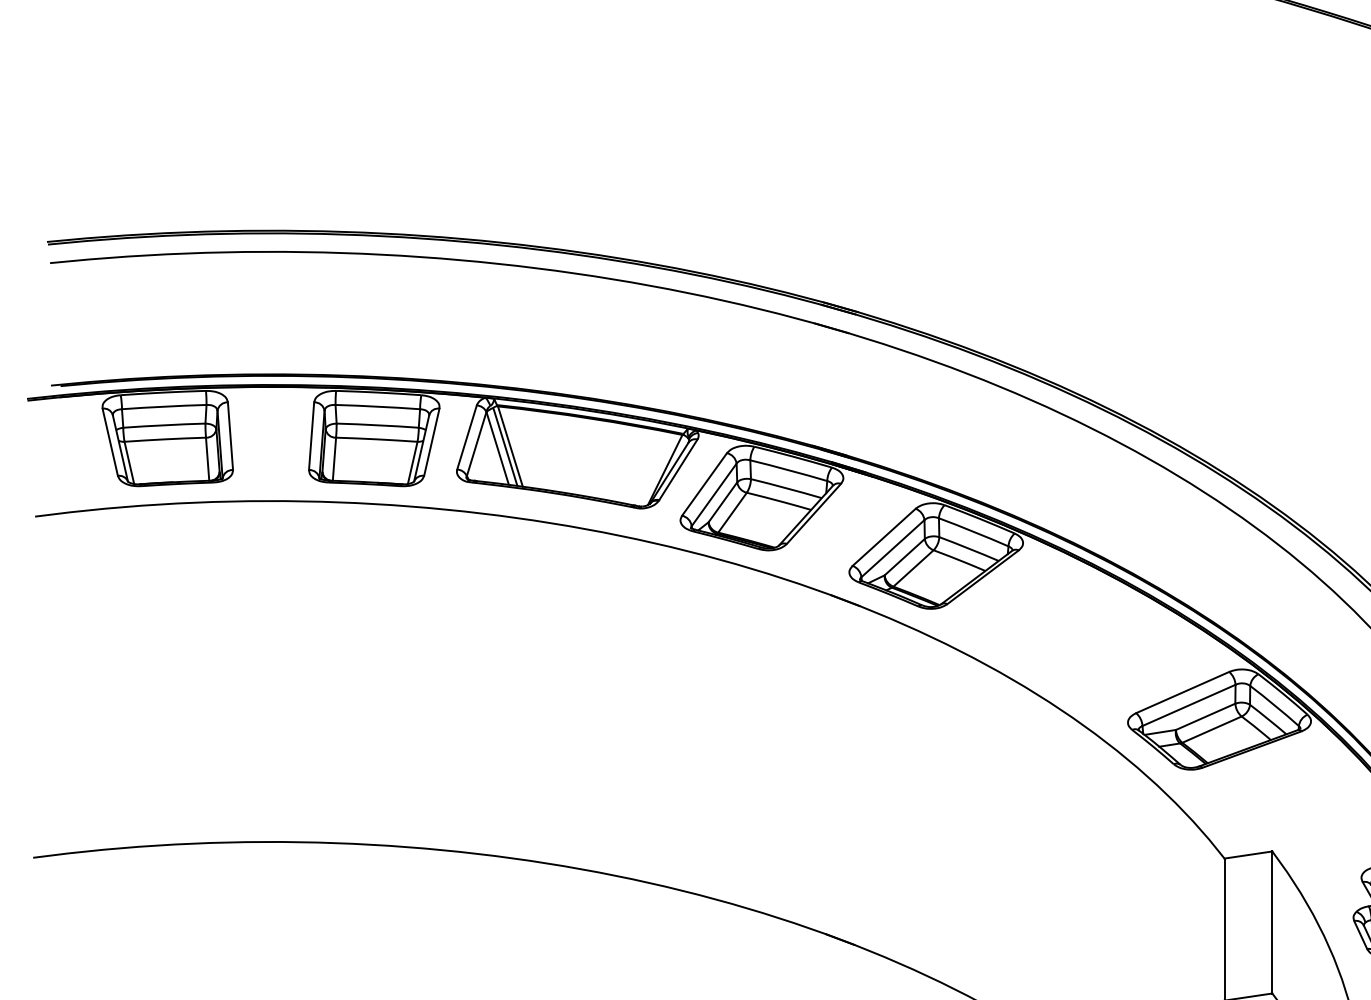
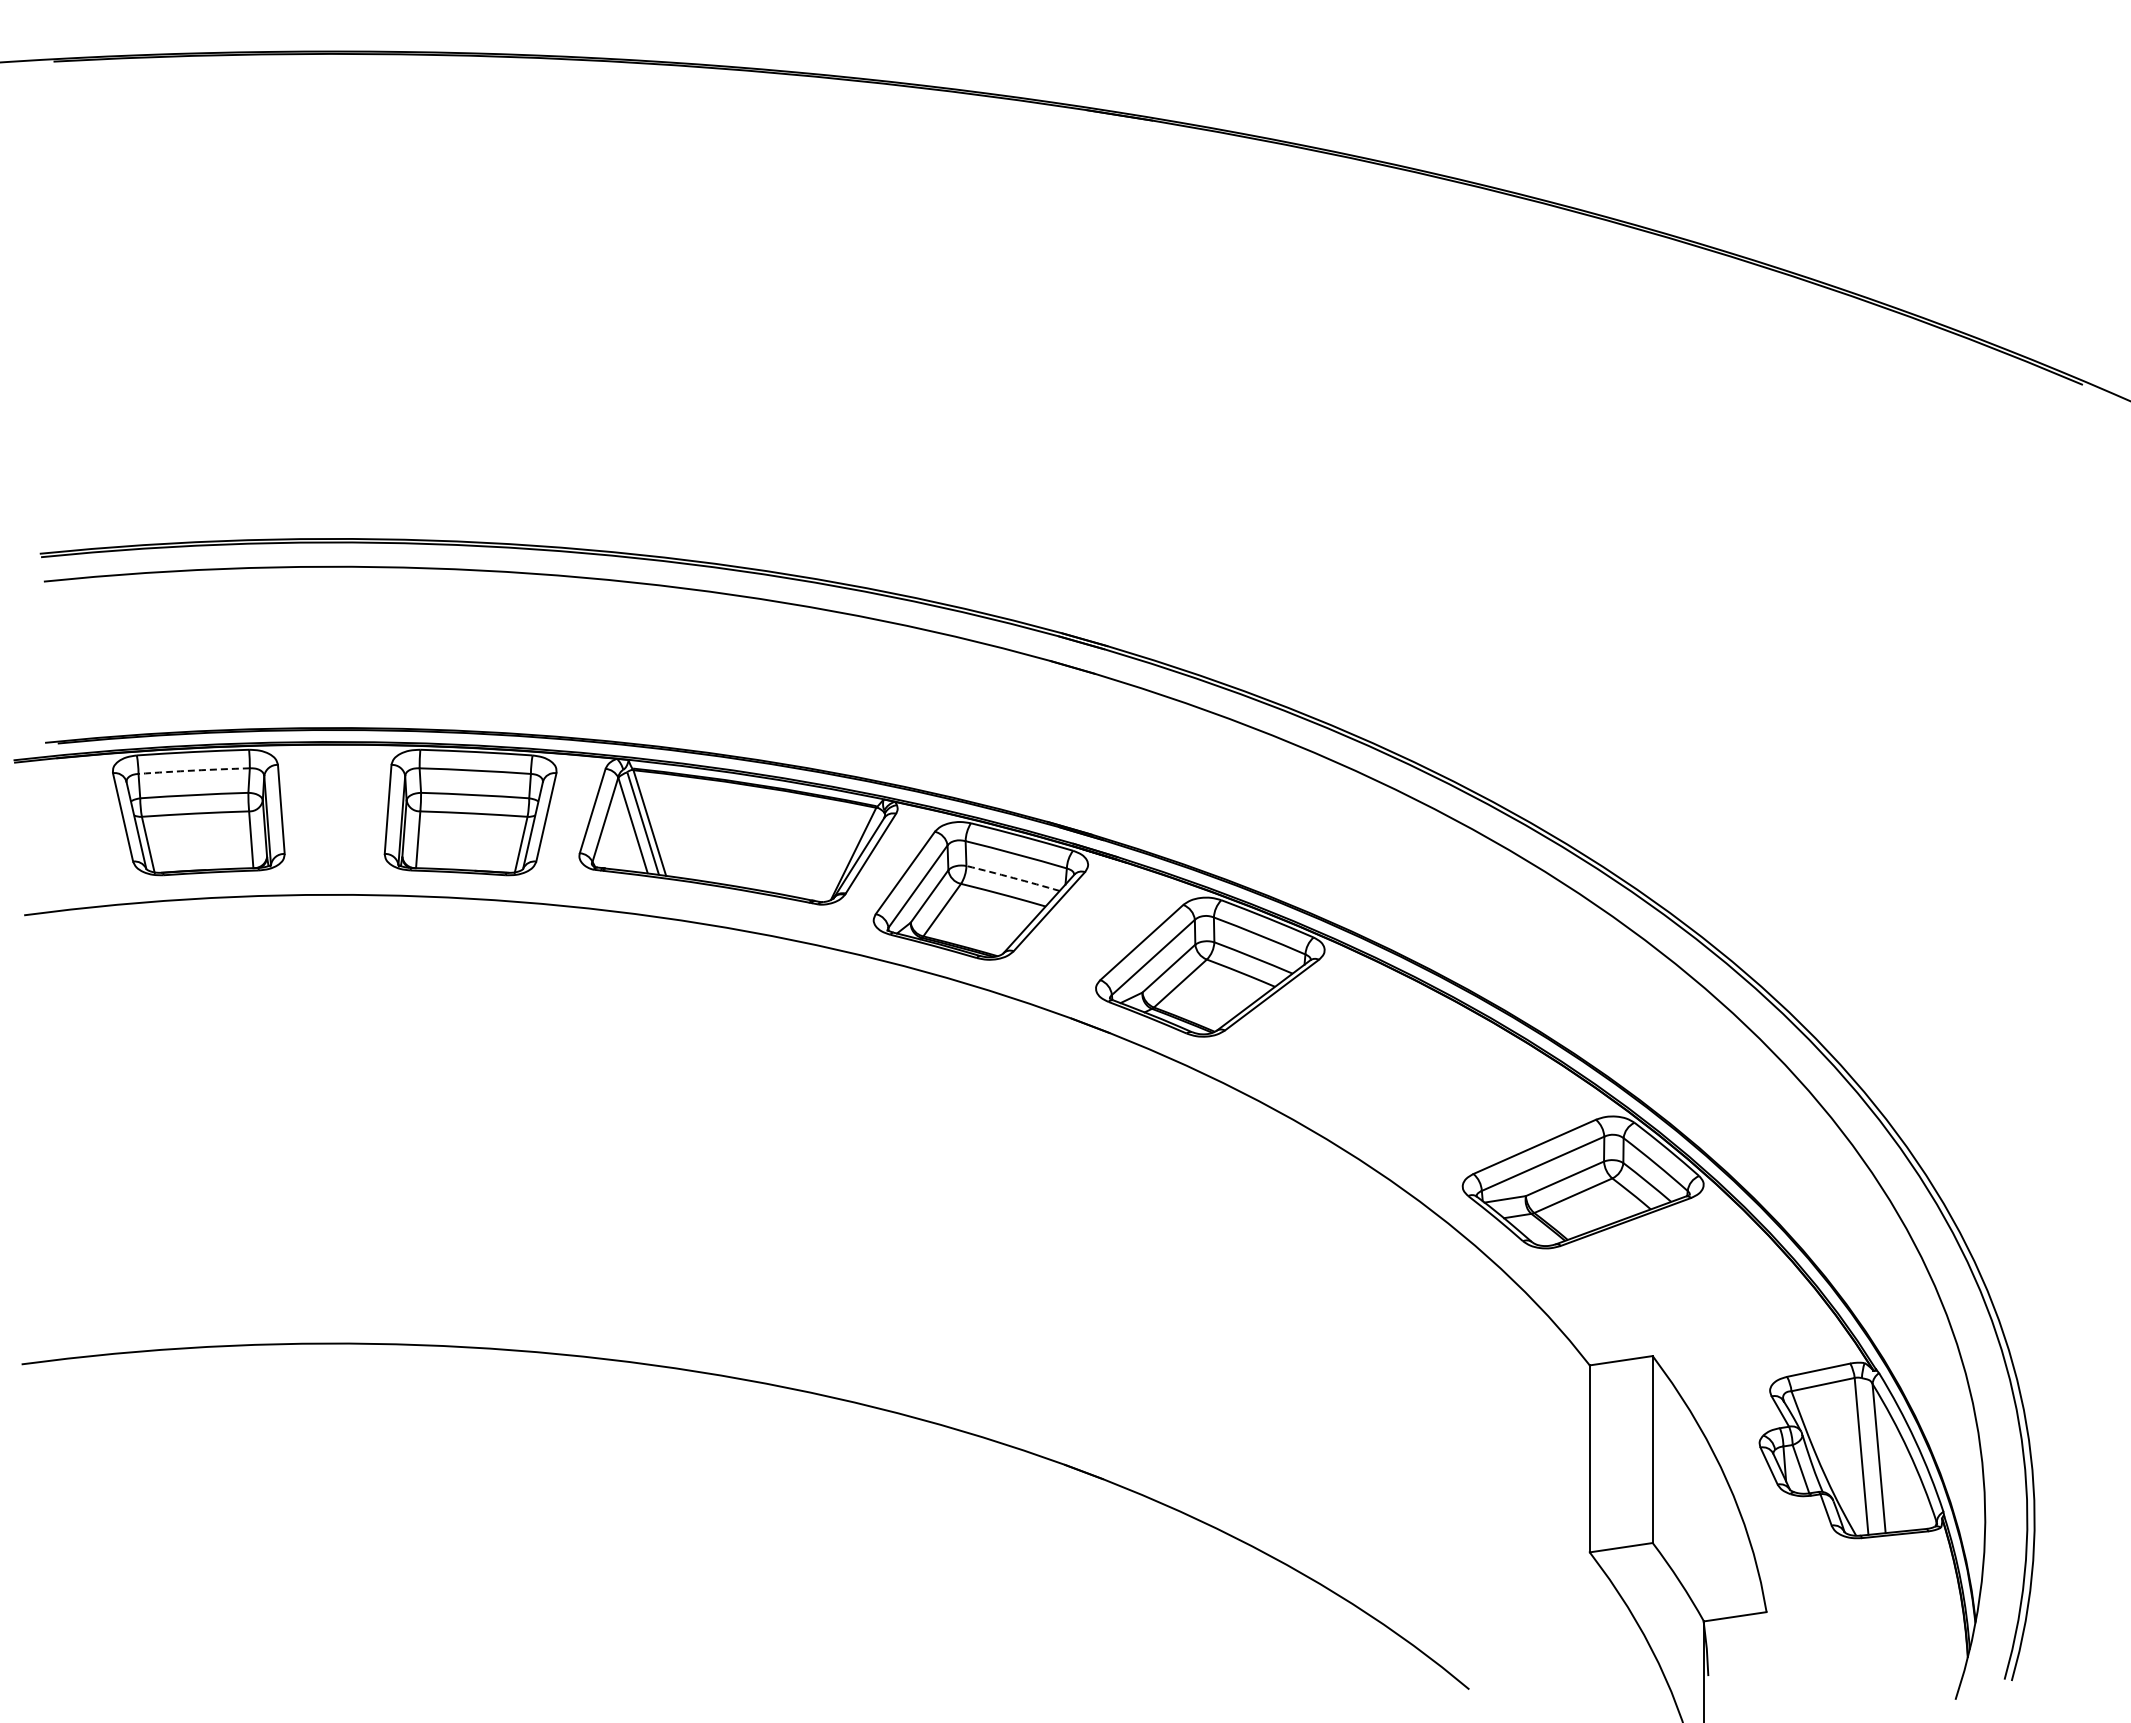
arc: (164, 406) -> (194, 770), solid -> dashed
arc: (786, 487) -> (1013, 877), solid -> dashed

